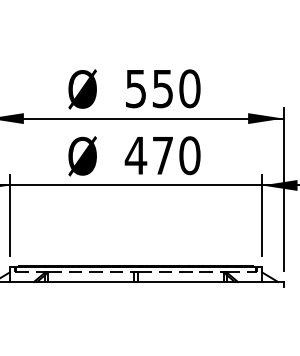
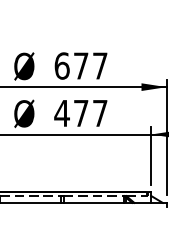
text: (162, 88) -> (80, 65), 550 -> 677
text: (189, 155) -> (99, 113), 470 -> 477

